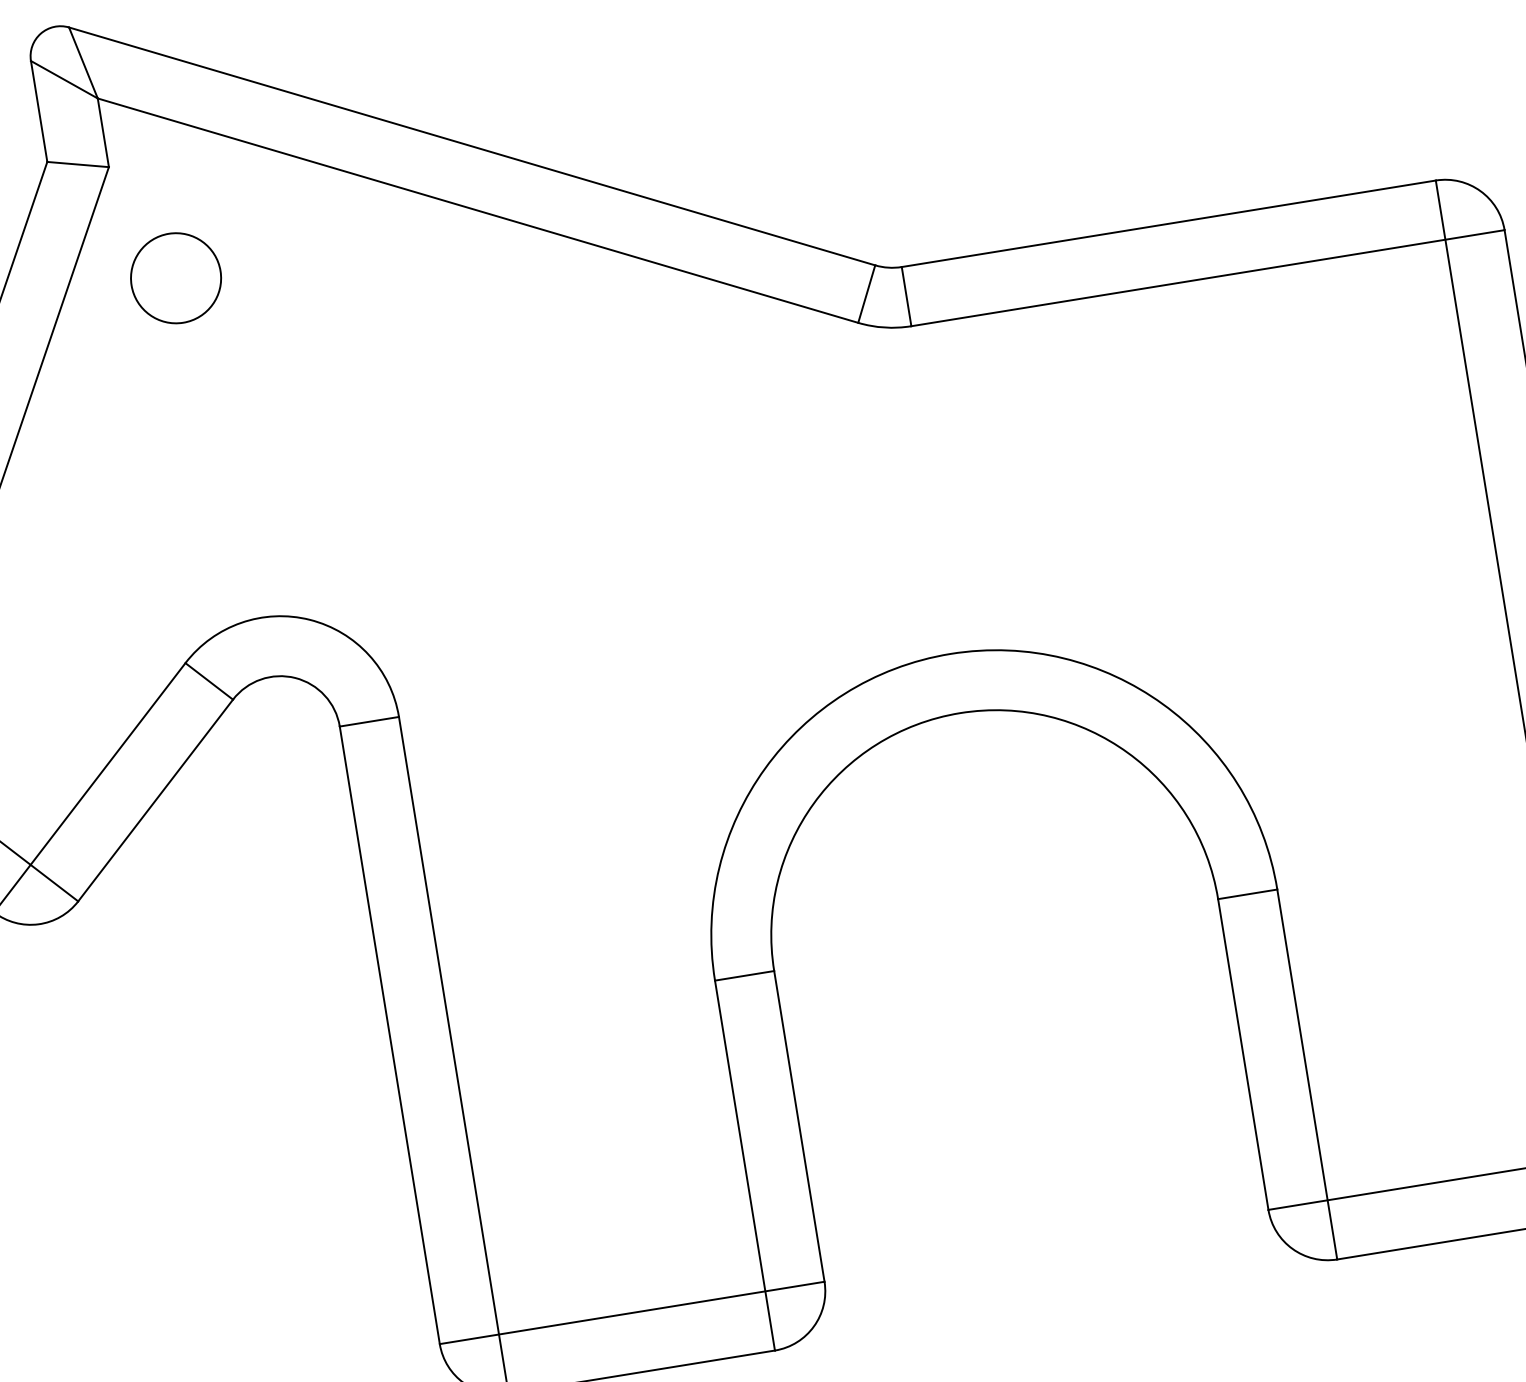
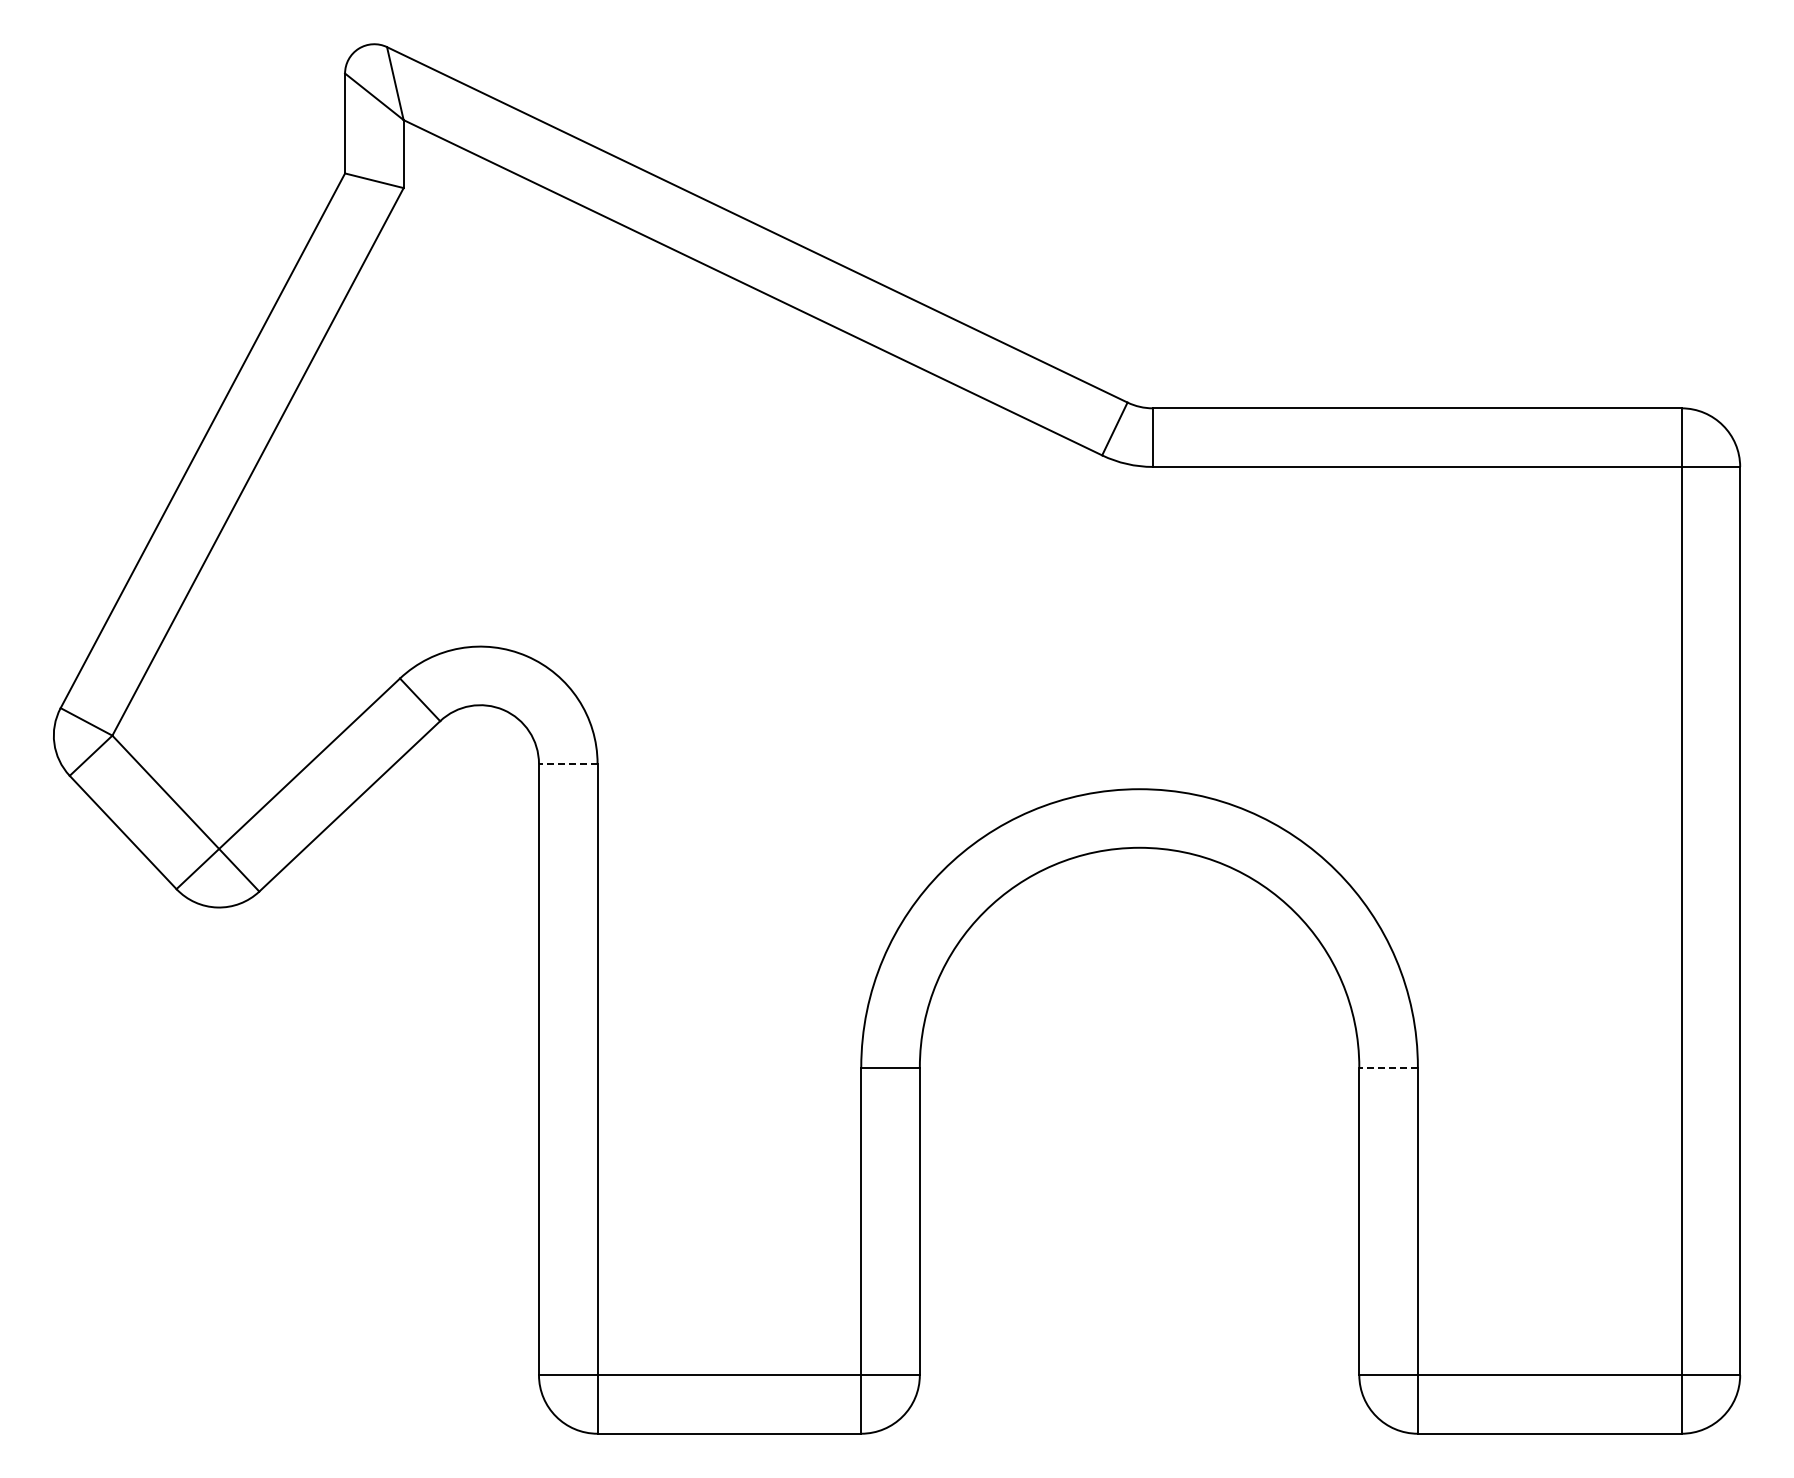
circle: (175, 278) -> (450, 305), removed
line: (368, 721) -> (567, 763), solid -> dashed
line: (1247, 894) -> (1388, 1067), solid -> dashed

